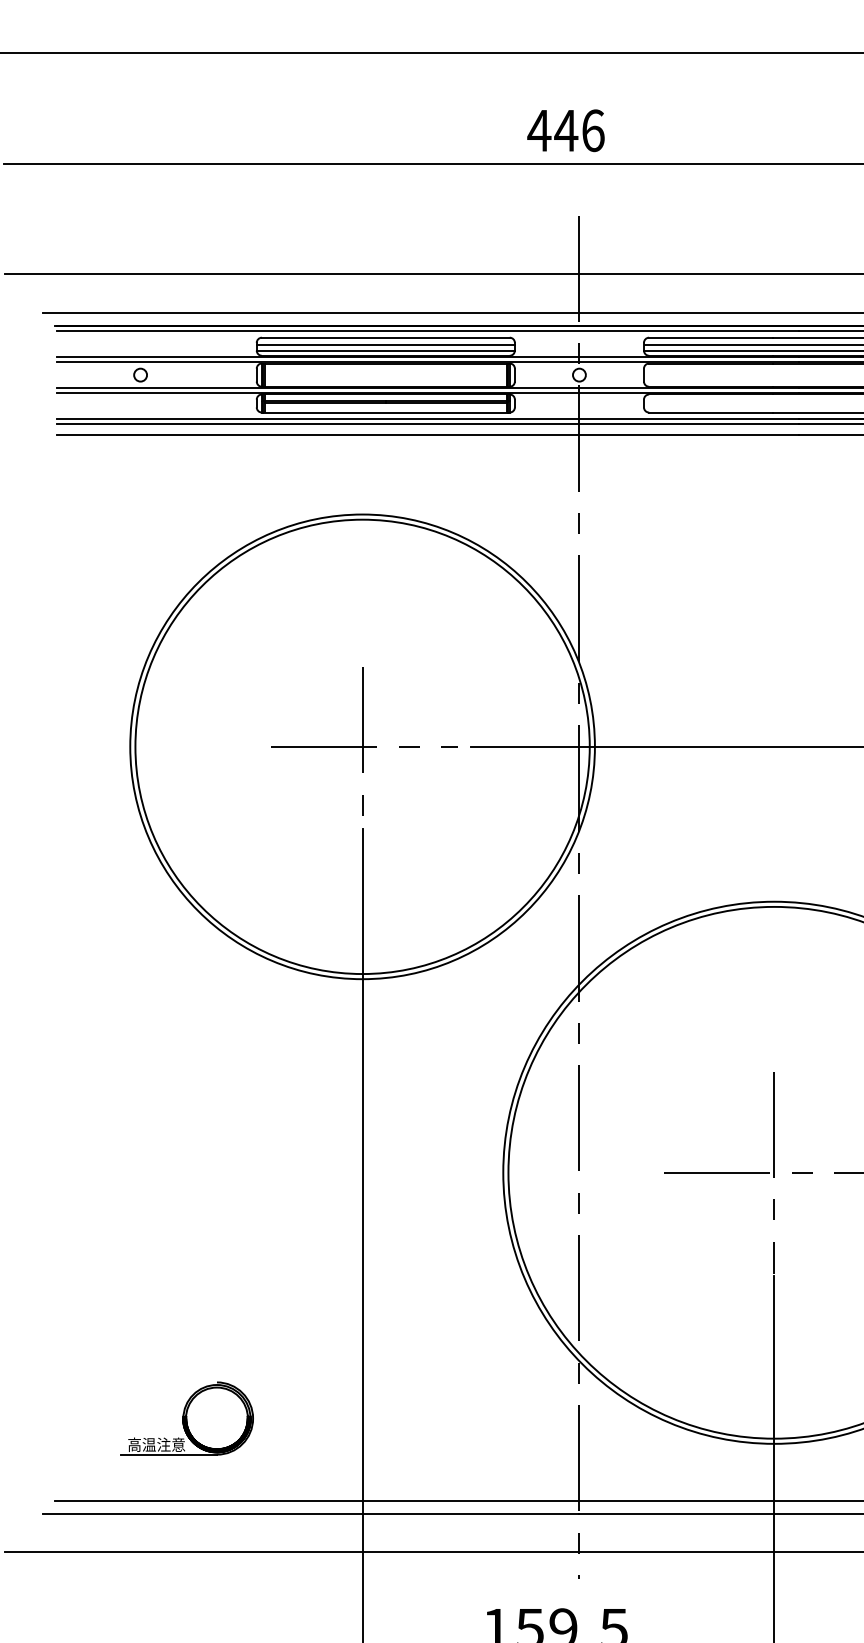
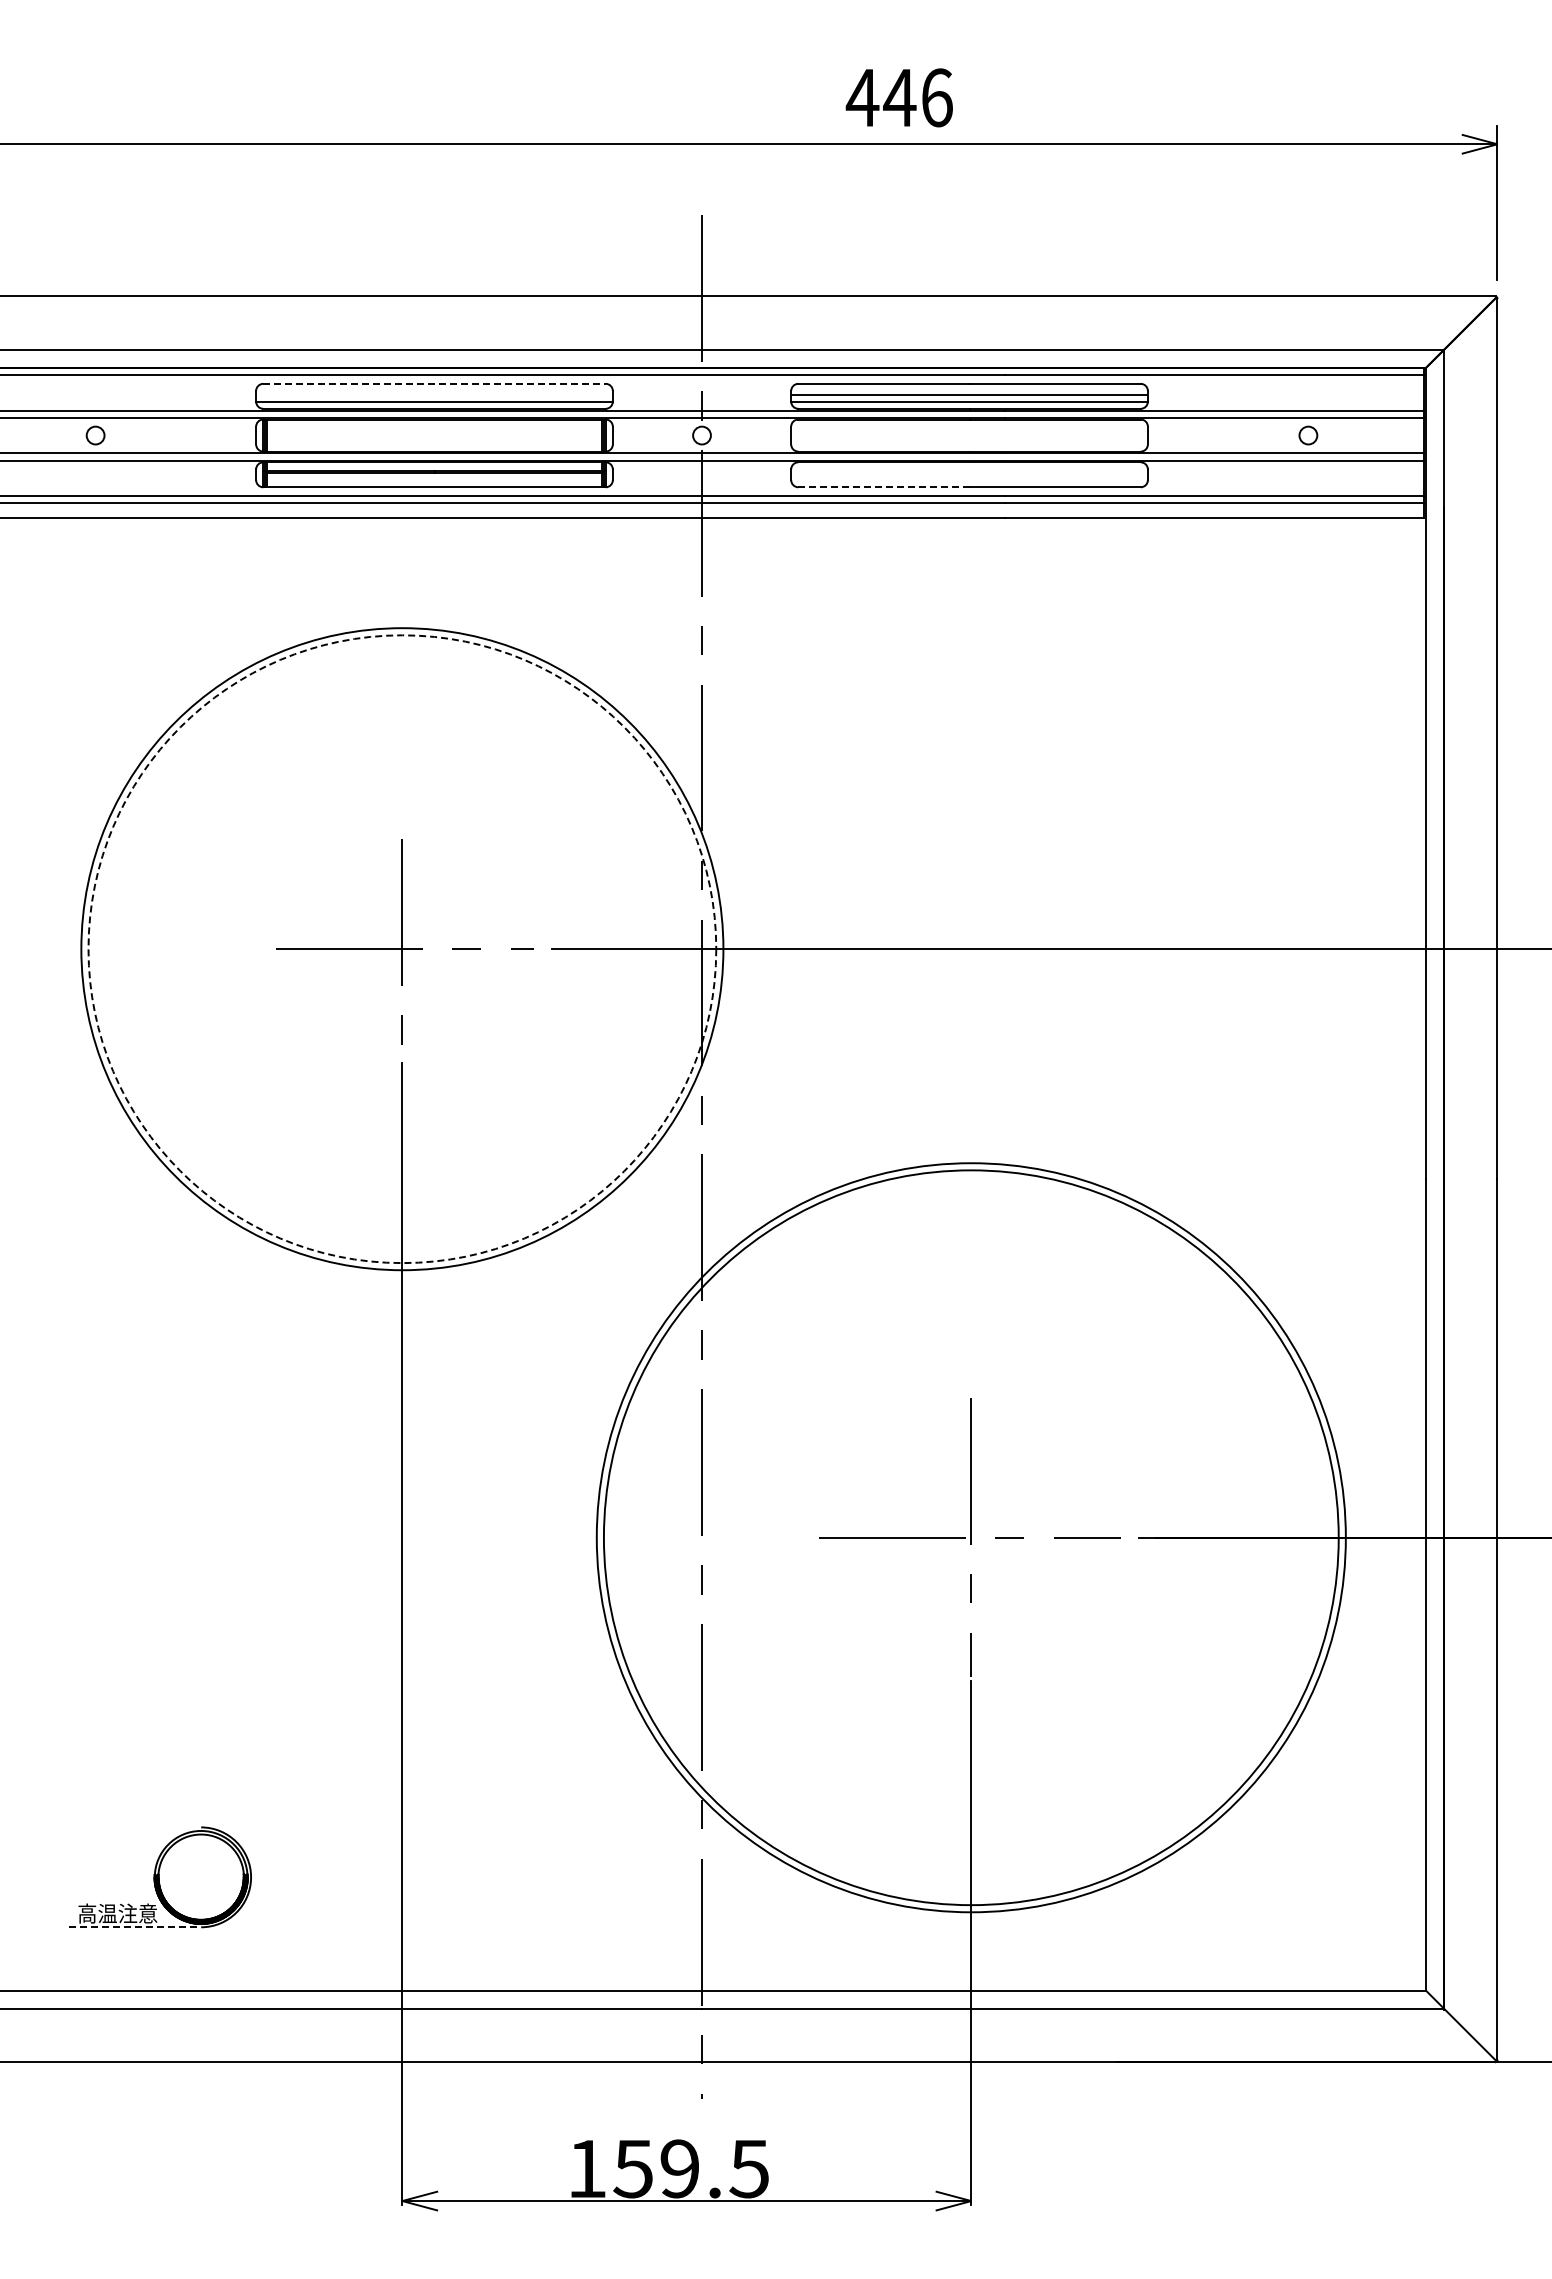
text: (565, 130) -> (898, 97), moved
line: (386, 337) -> (435, 383), solid -> dashed
line: (385, 345) -> (434, 394), removed
line: (710, 412) -> (883, 487), solid -> dashed
circle: (362, 747) -> (402, 949), solid -> dashed
line: (169, 1454) -> (135, 1927), solid -> dashed

